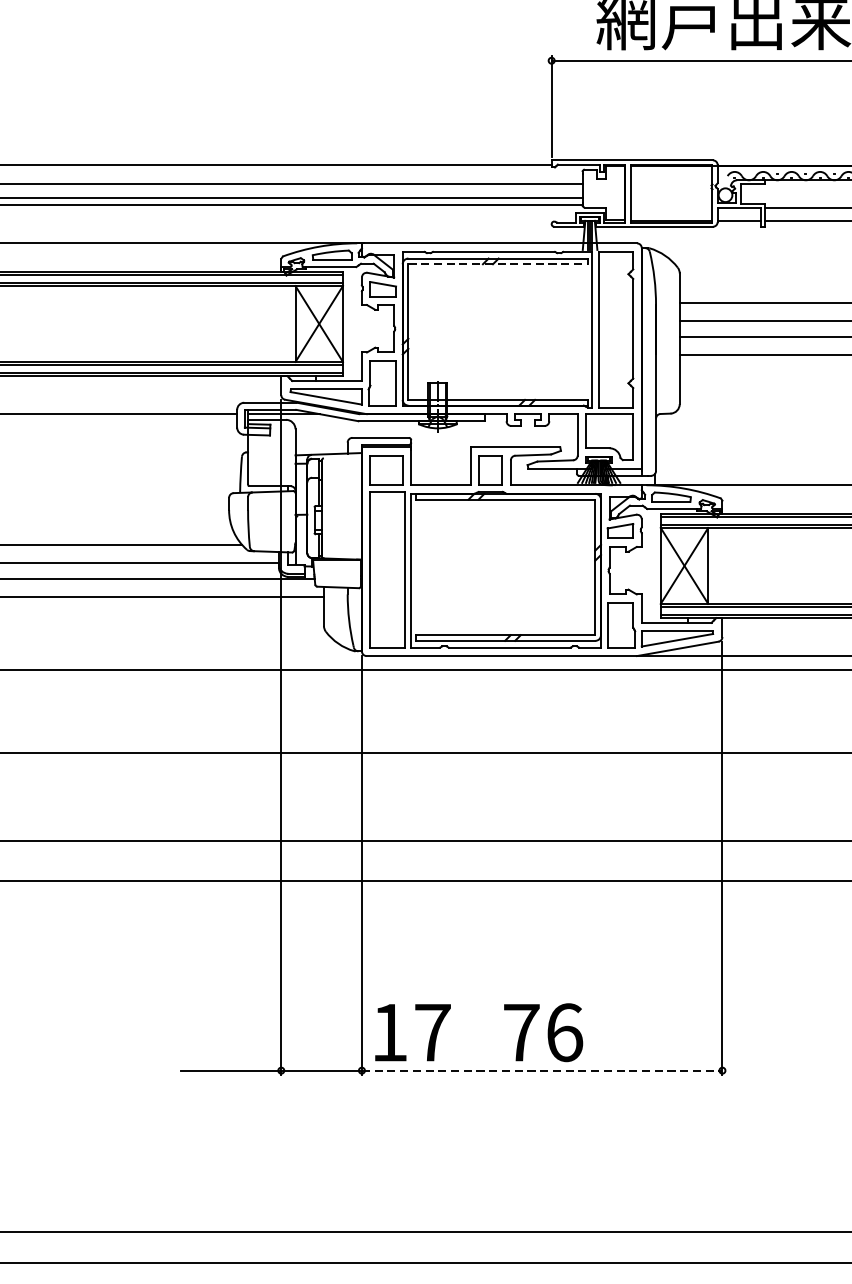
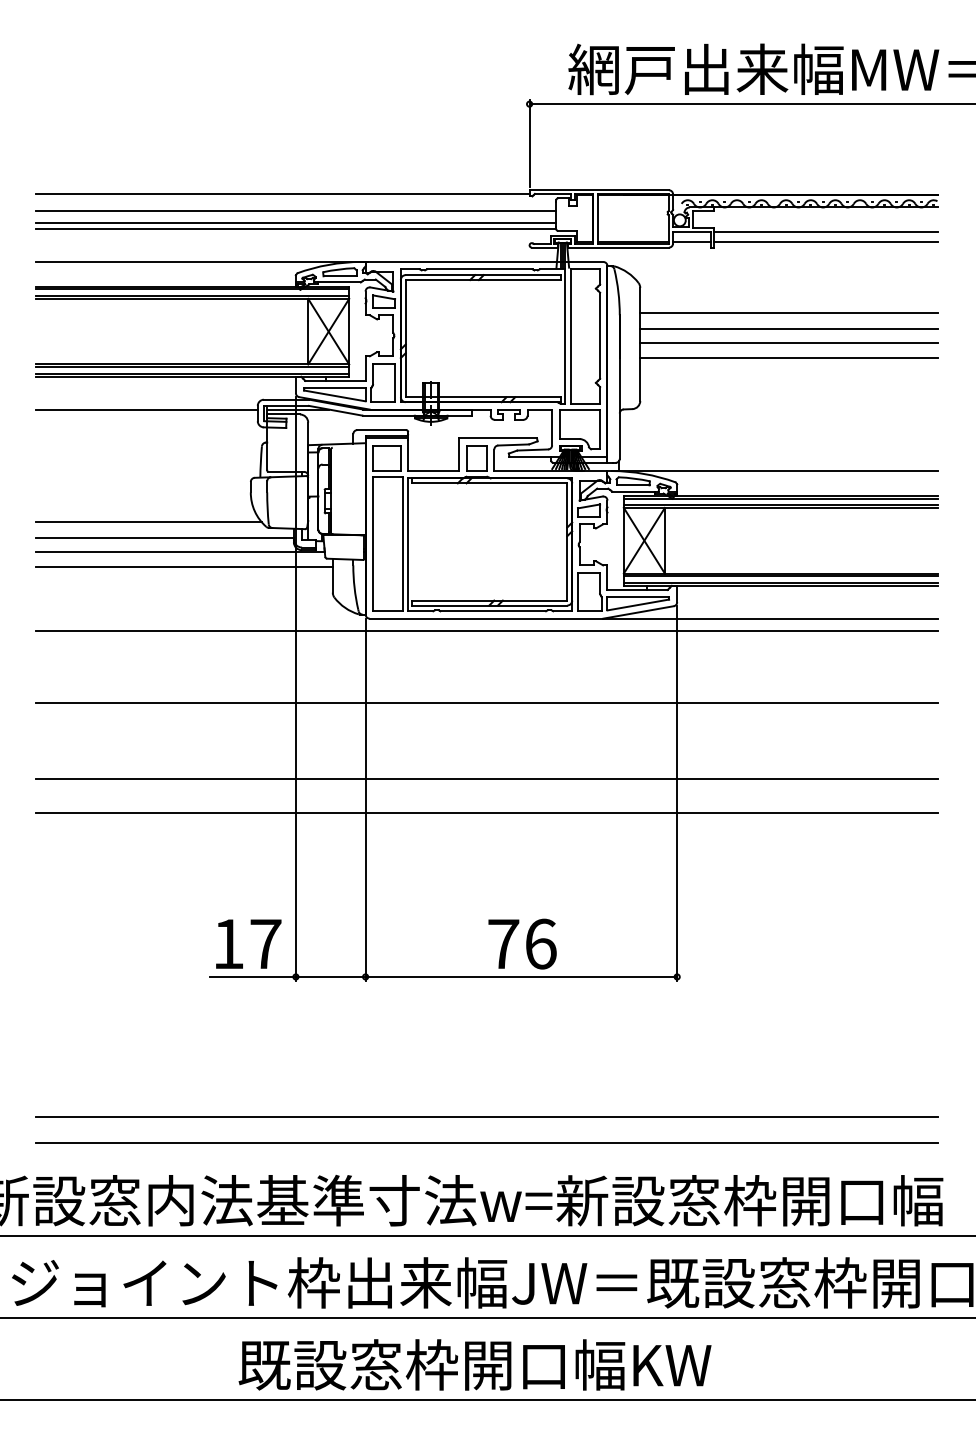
line: (498, 264) -> (483, 280), dashed -> solid
text: (412, 1031) -> (248, 943), moved
line: (542, 1070) -> (521, 976), dashed -> solid

